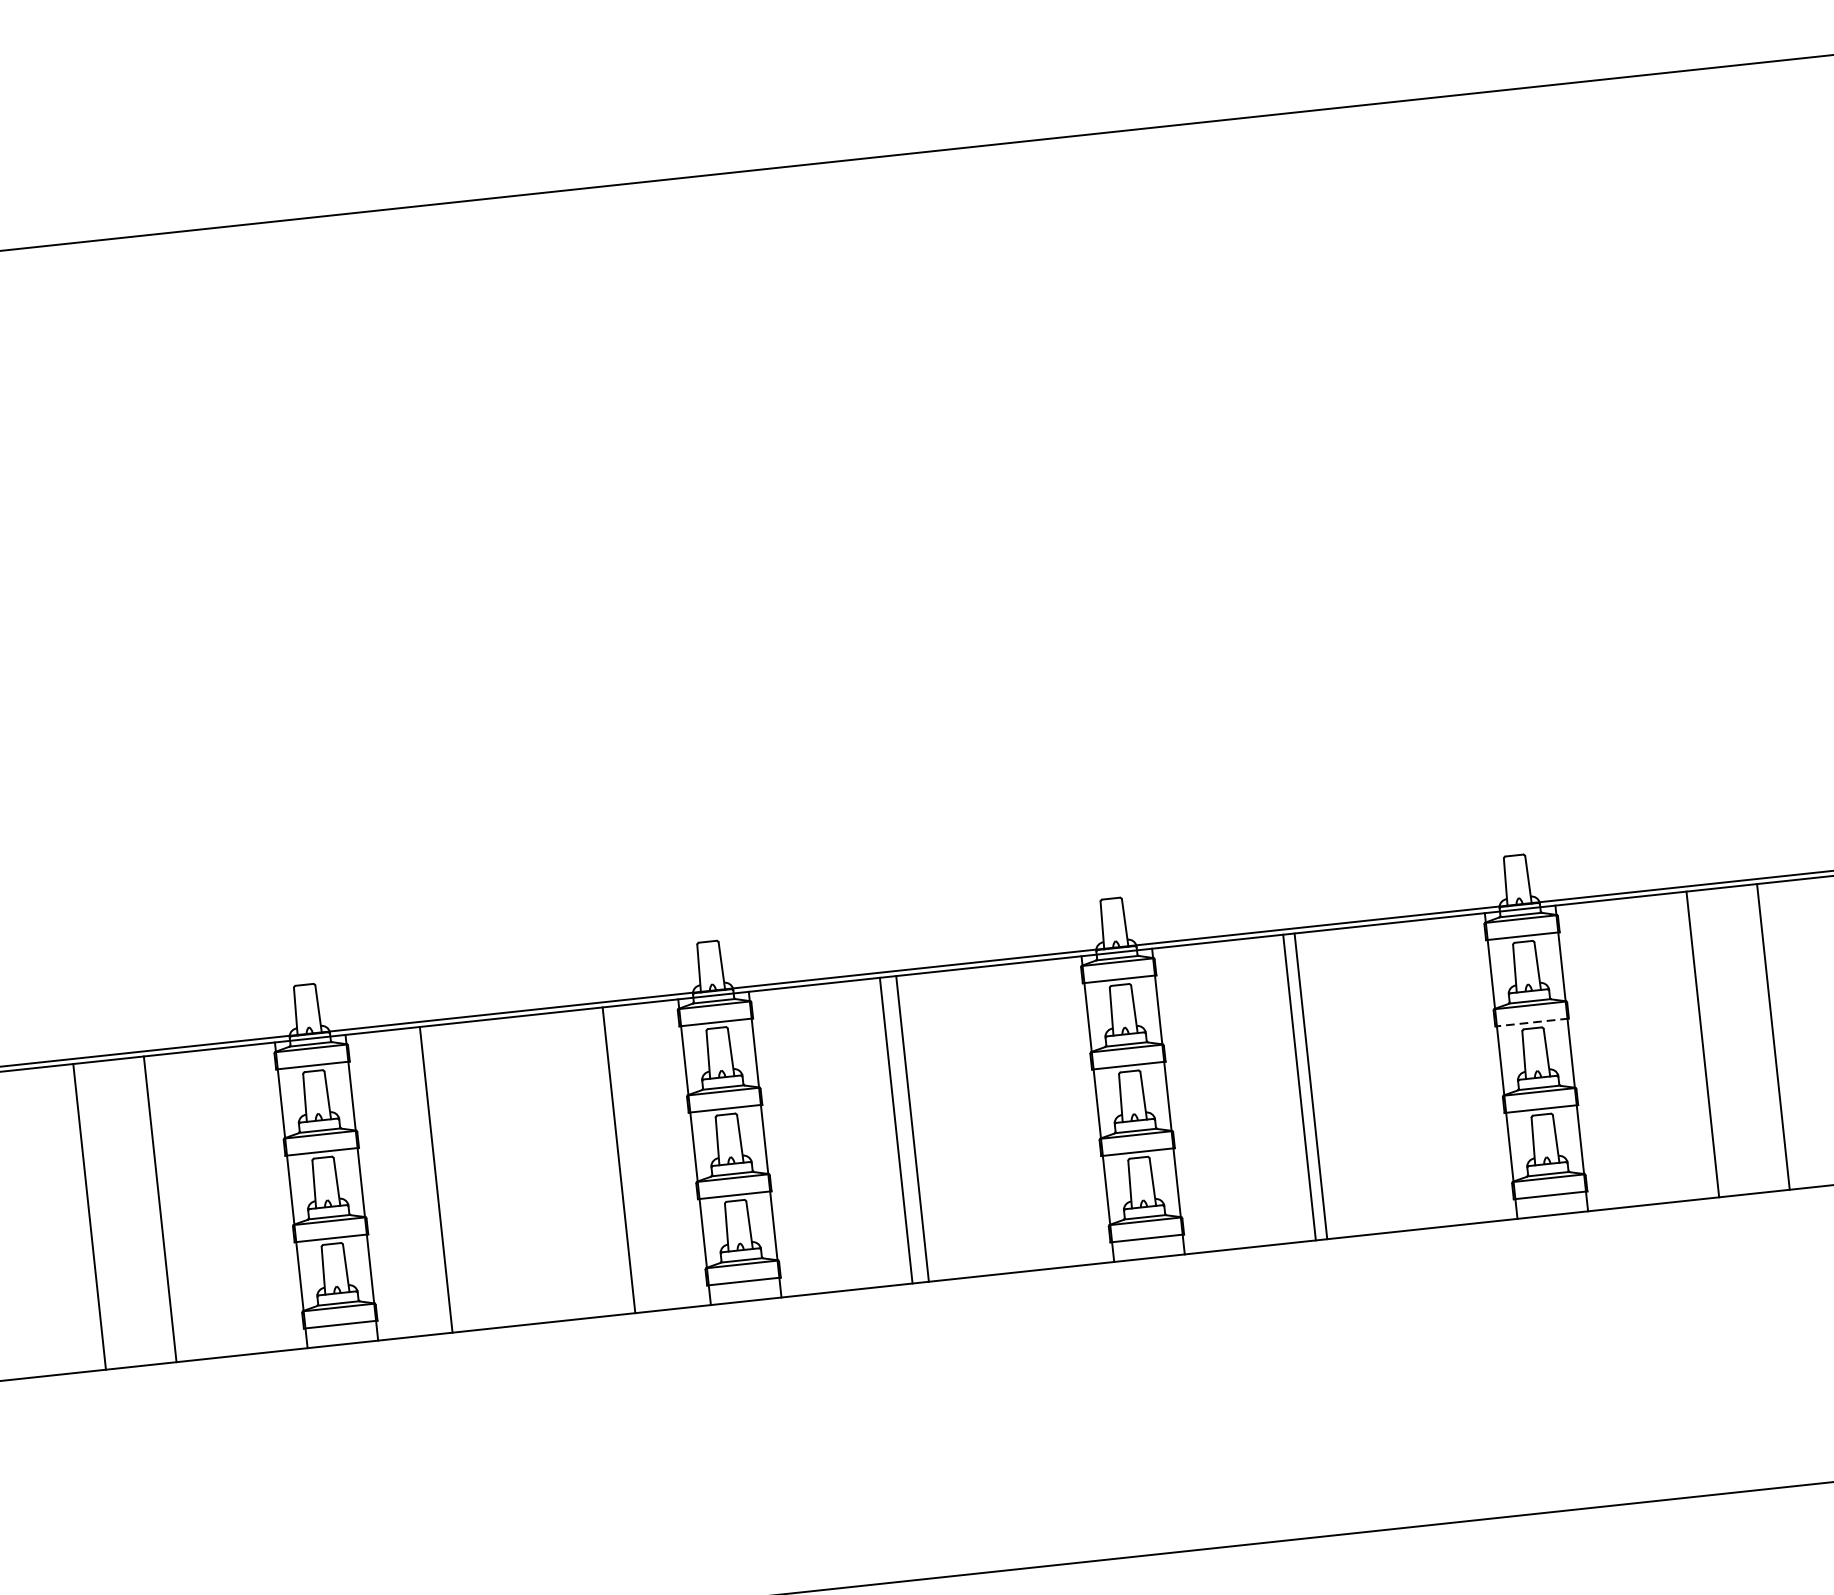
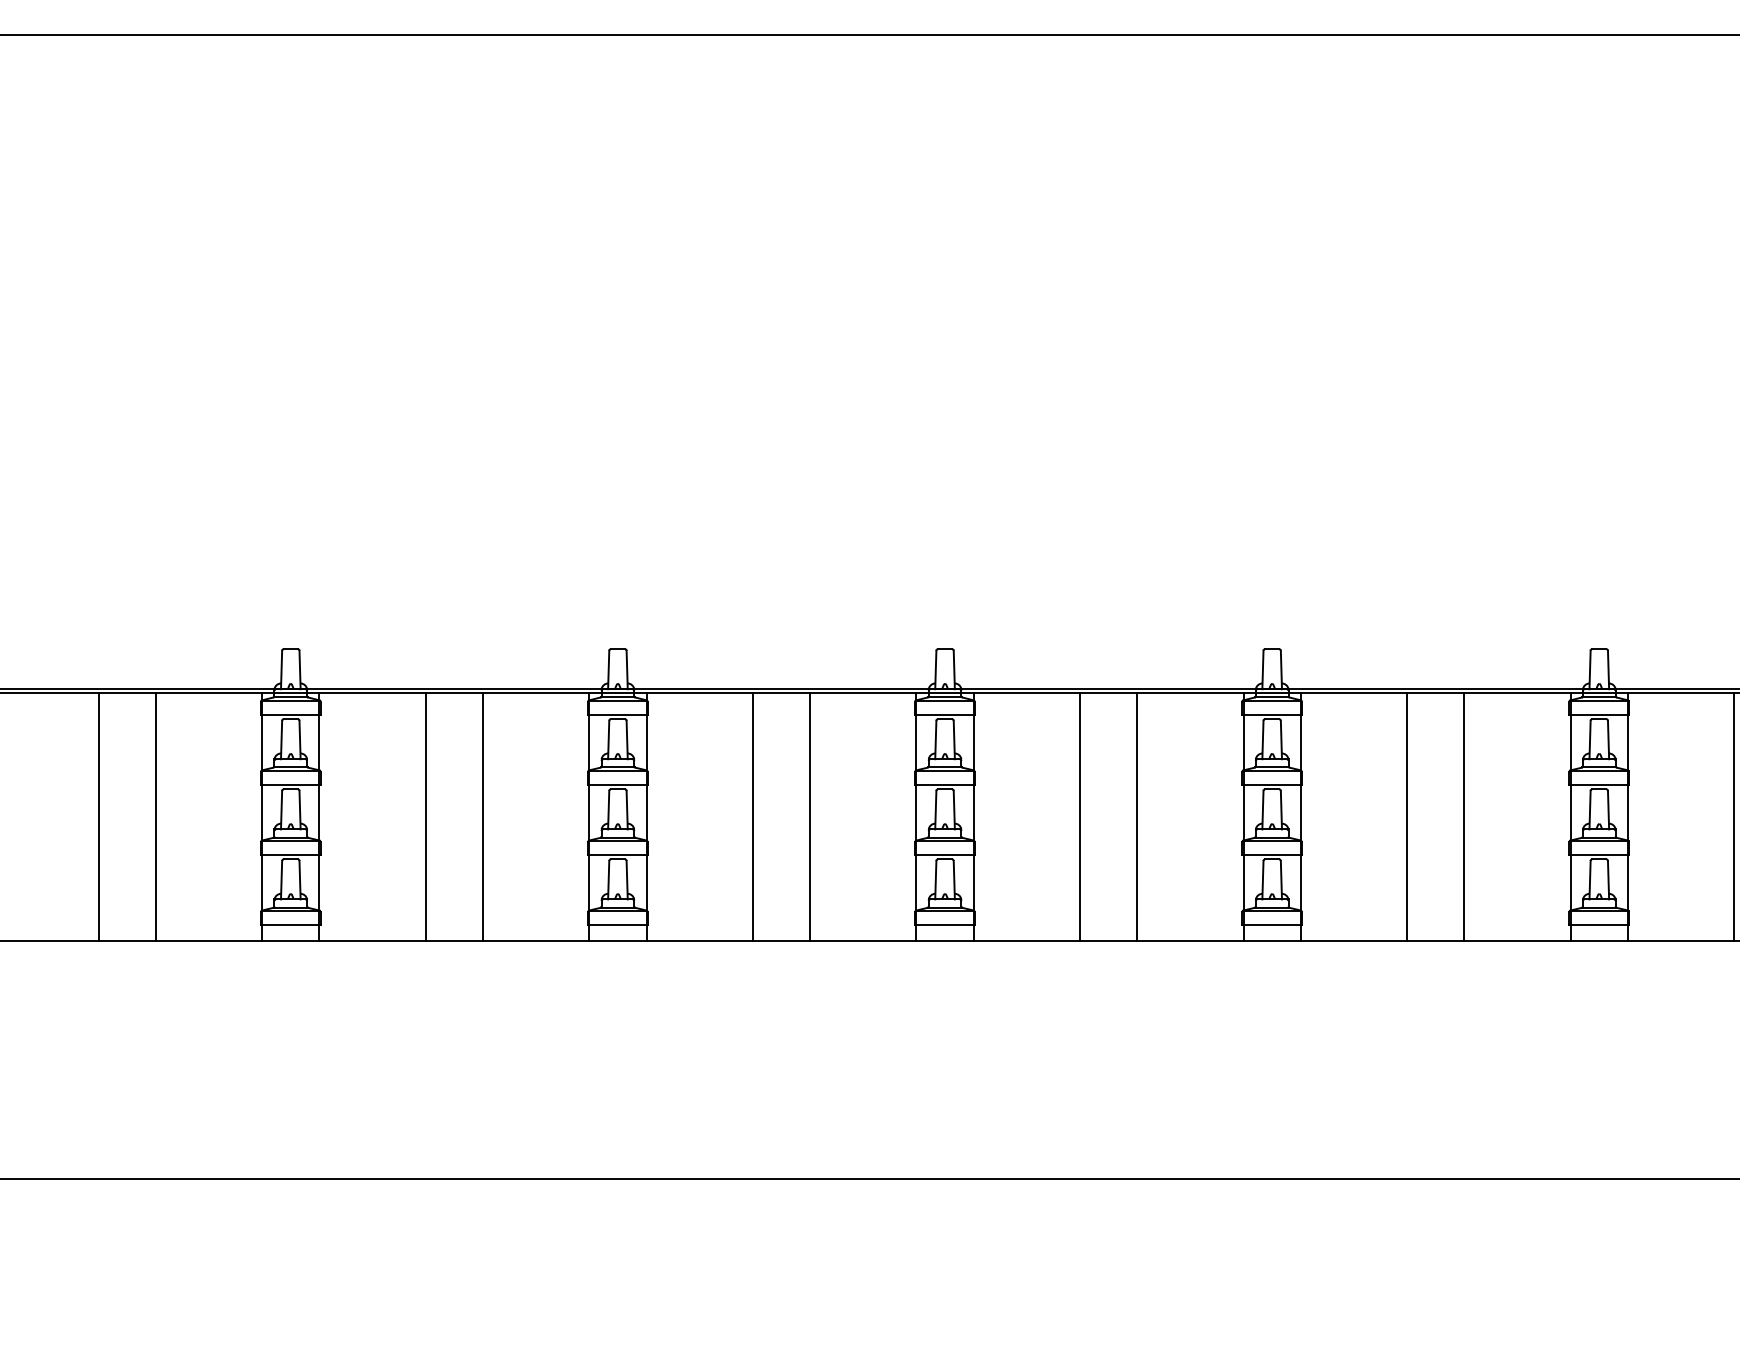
line: (1532, 1022) -> (1599, 784), dashed -> solid
line: (1311, 1085) -> (1464, 816), moved
line: (912, 1128) -> (1137, 816), moved
line: (619, 1159) -> (810, 816), moved
line: (435, 1179) -> (752, 816), moved

